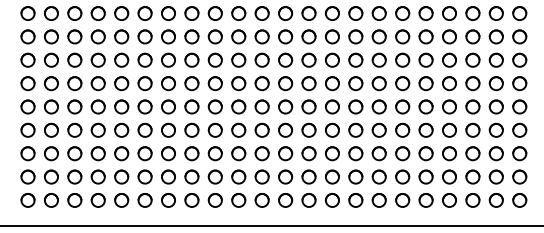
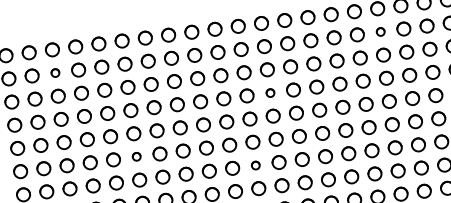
circle: (74, 36) -> (54, 72), size x0.6
circle: (402, 36) -> (380, 31), size x0.6
circle: (285, 83) -> (270, 92), size x0.6
circle: (144, 129) -> (136, 156), size x0.6
circle: (261, 153) -> (255, 165), size x0.6

